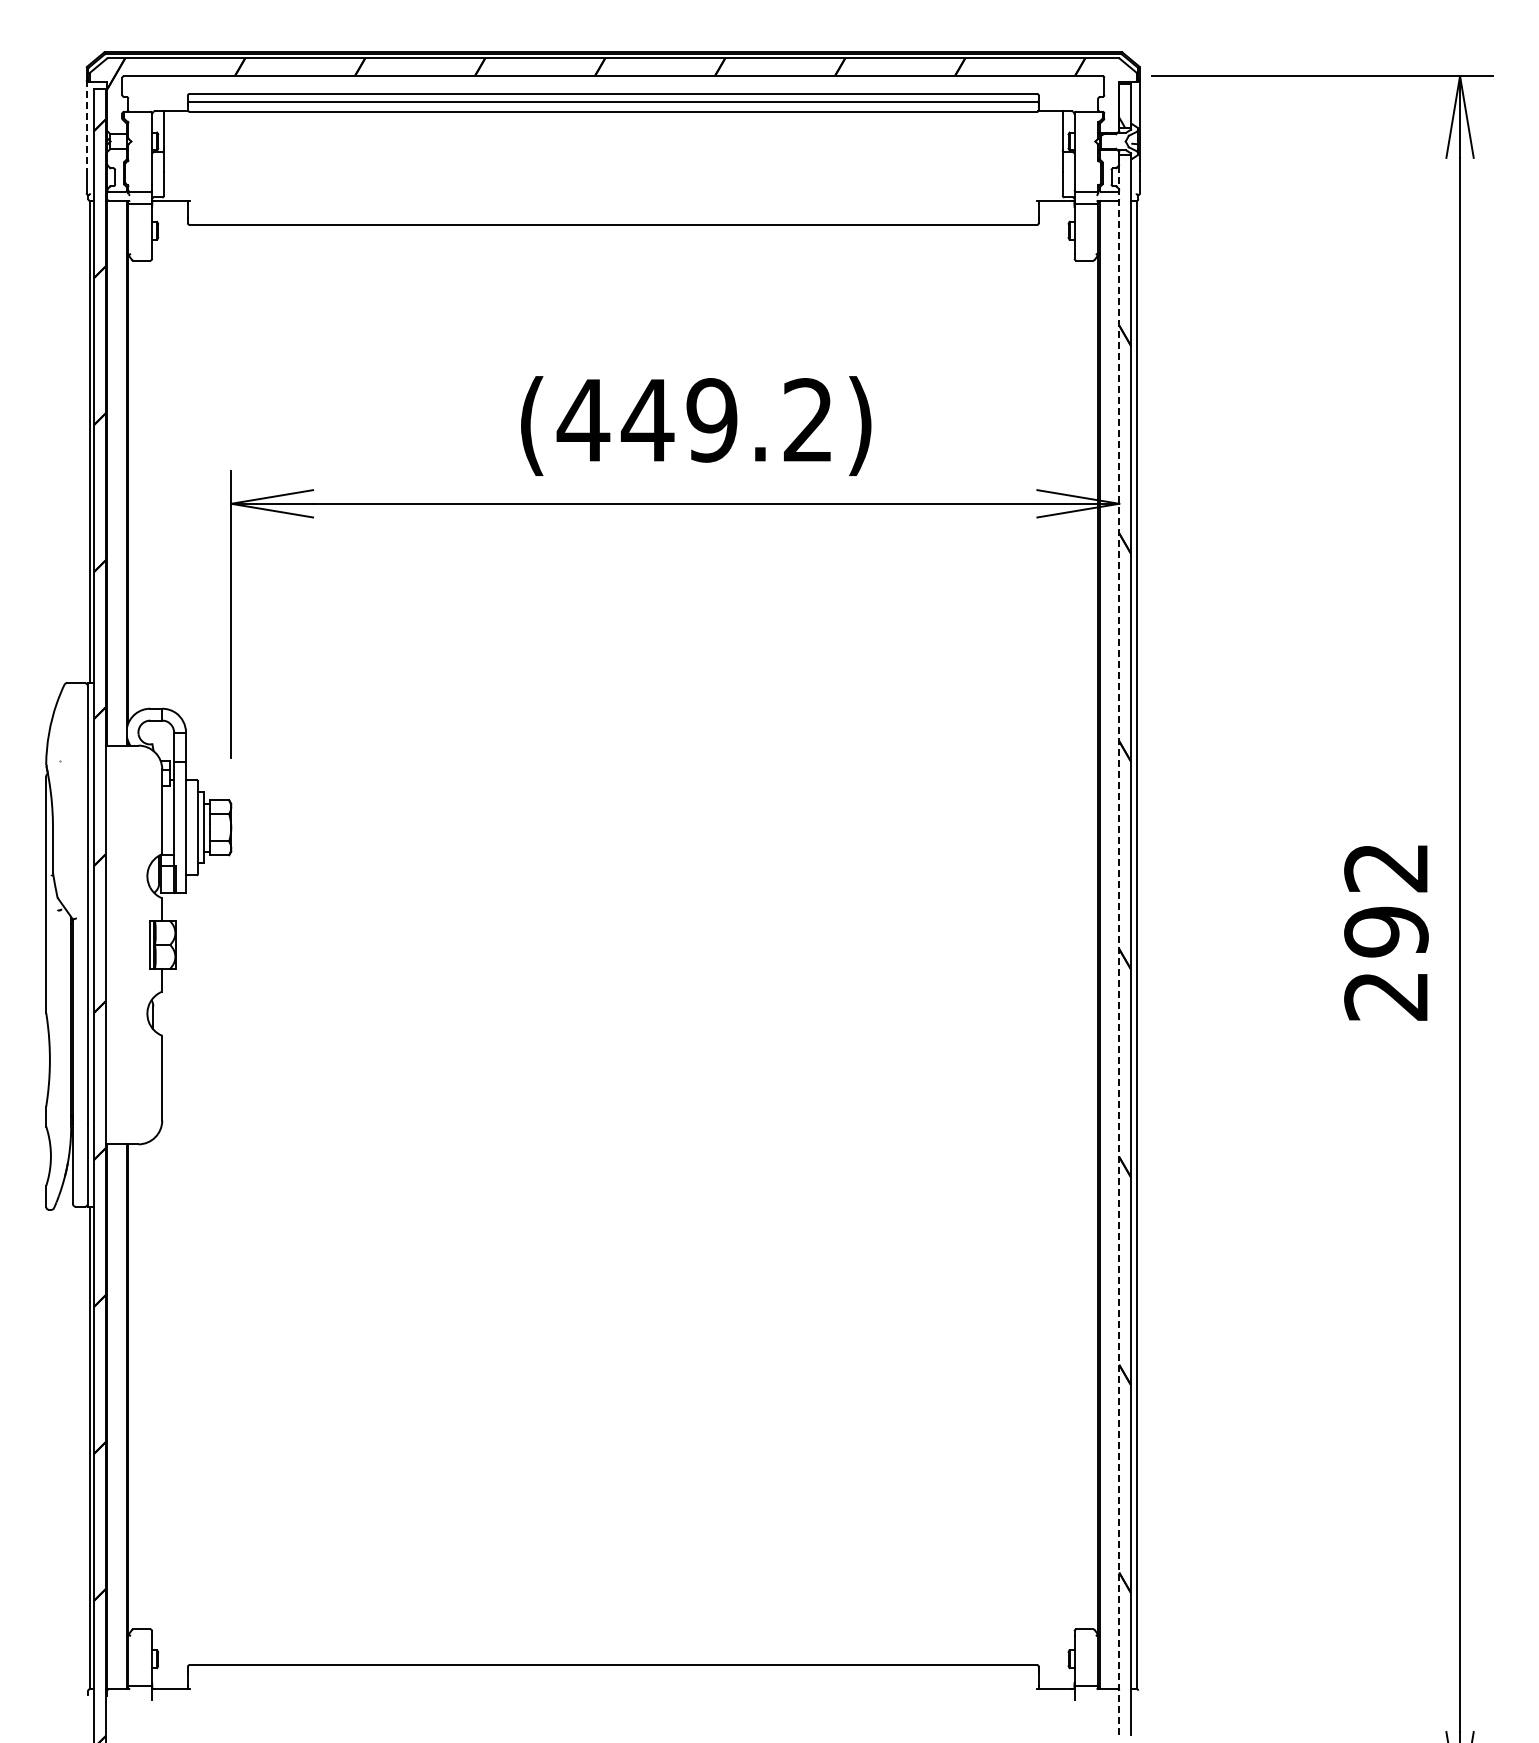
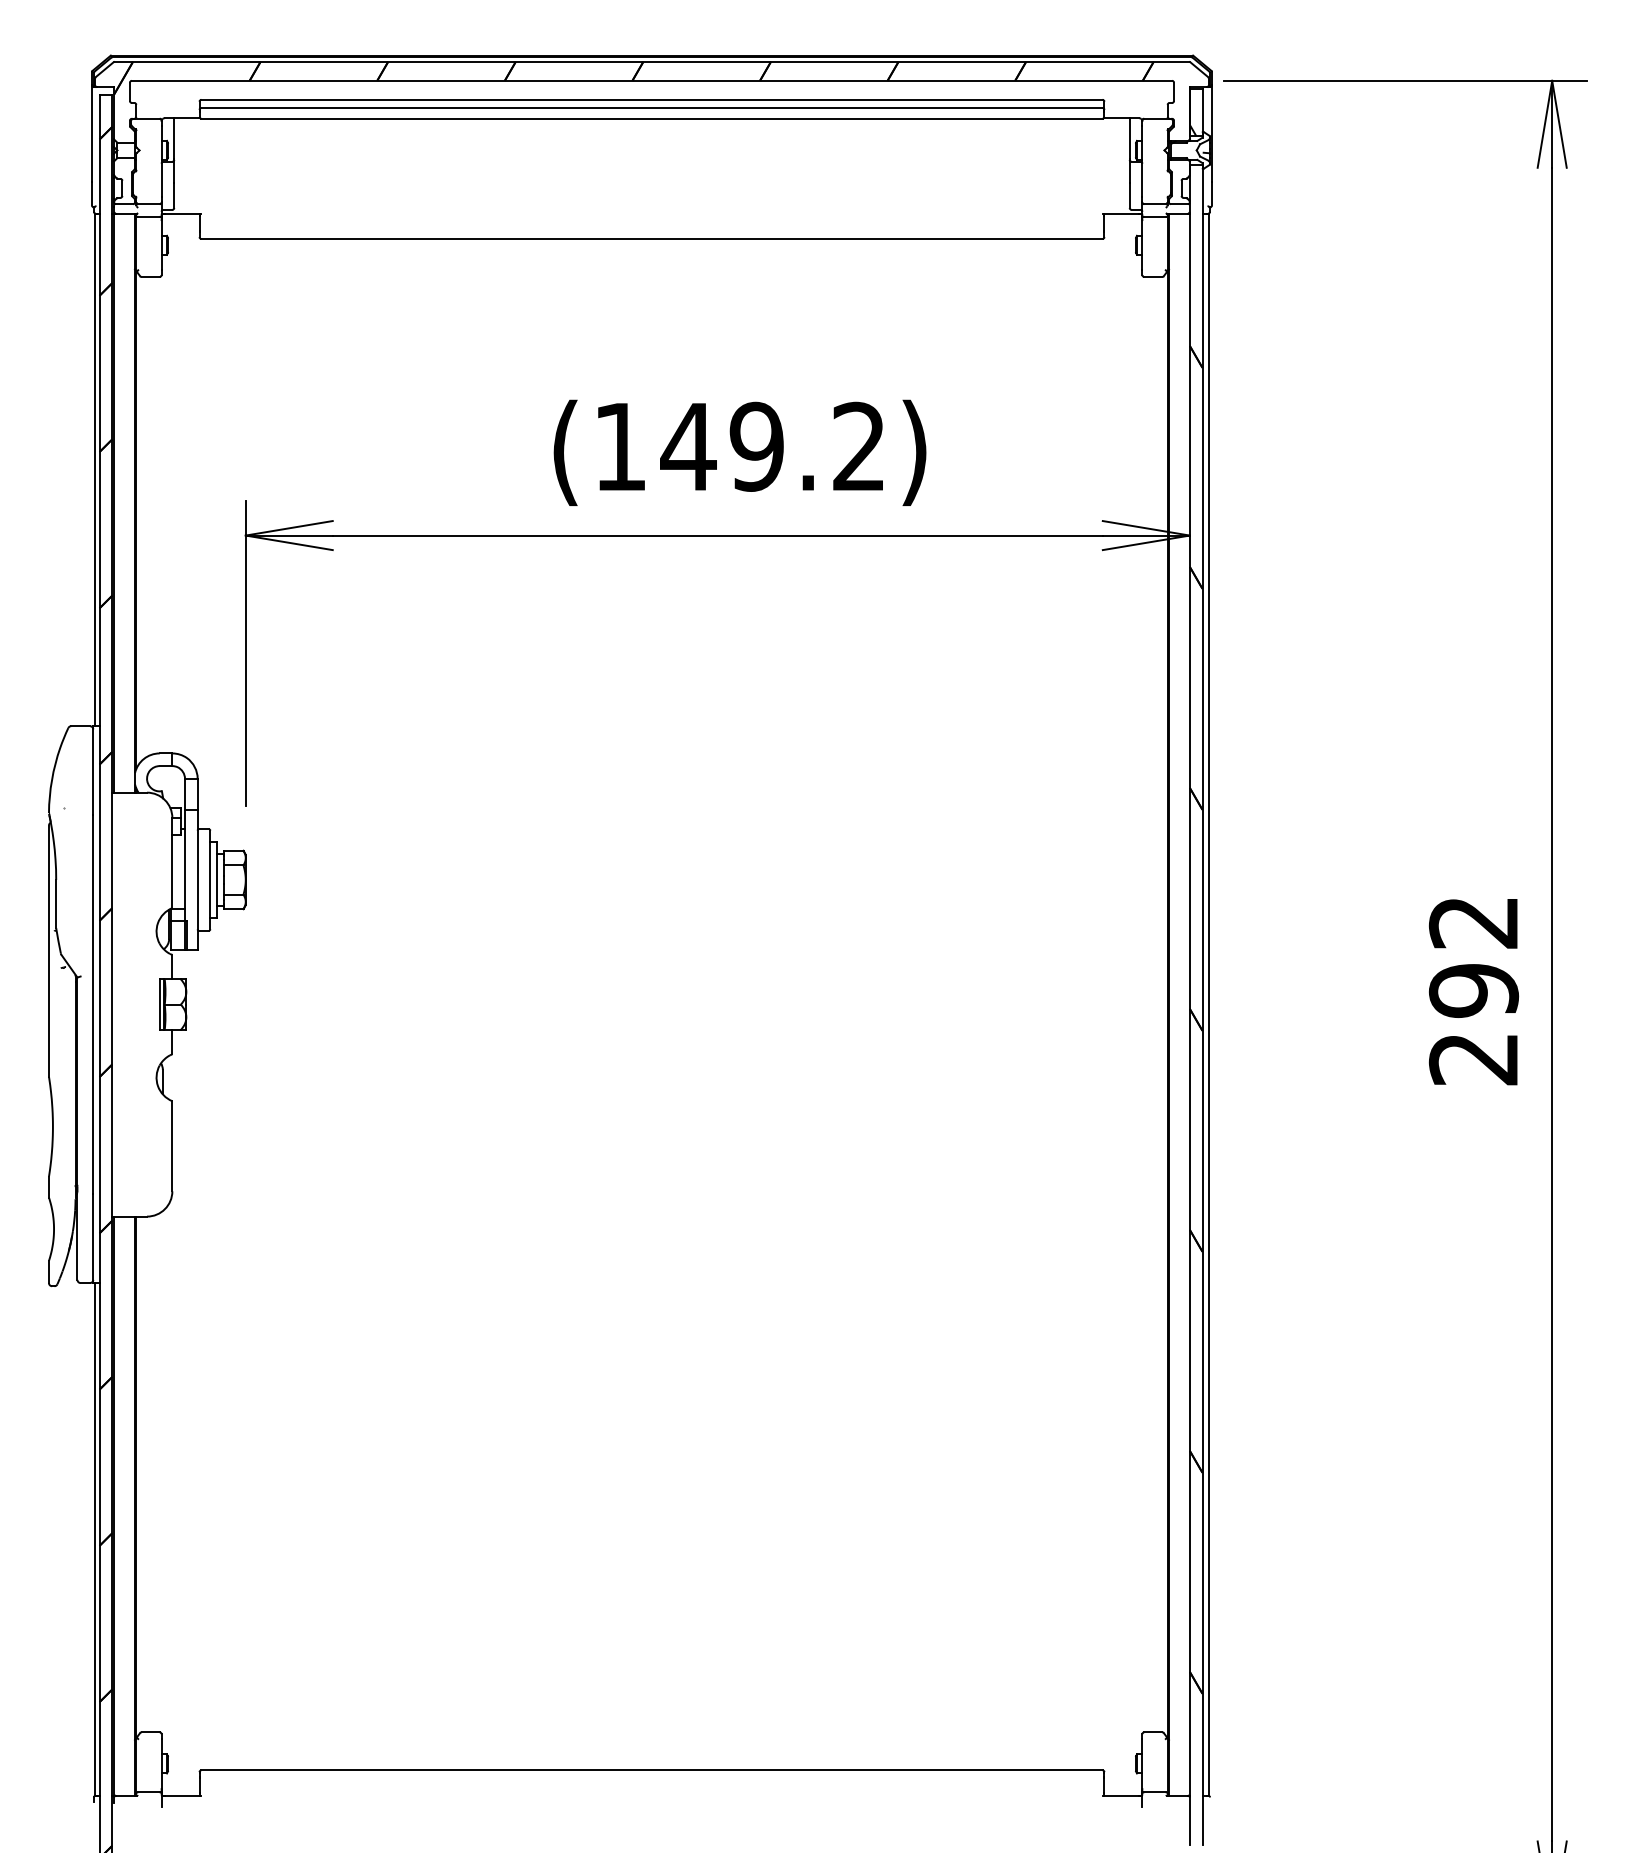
line: (86, 125) -> (91, 133), dashed -> solid
text: (583, 420) -> (620, 446), (449.2) -> (149.2)
line: (1119, 945) -> (1190, 1005), dashed -> solid

